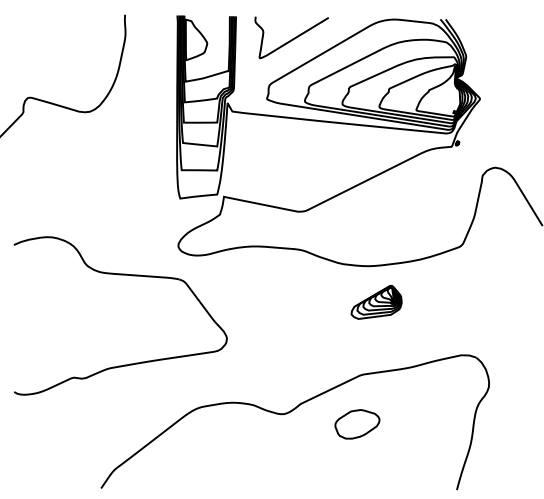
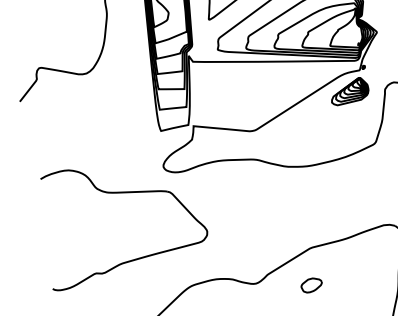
part: (376, 301) -> (349, 90), moved
part: (357, 424) -> (311, 285), size x0.62

